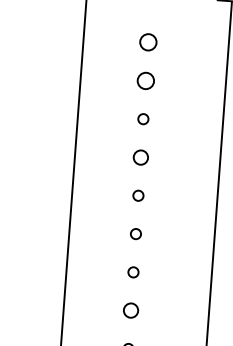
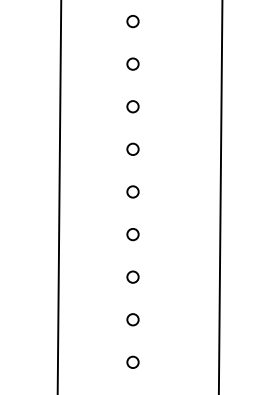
circle: (147, 42) -> (132, 21), size x0.62
circle: (145, 80) -> (132, 63), size x0.62
circle: (140, 156) -> (132, 148), size x0.71
circle: (130, 310) -> (132, 319), size x0.71

